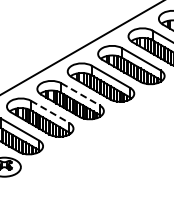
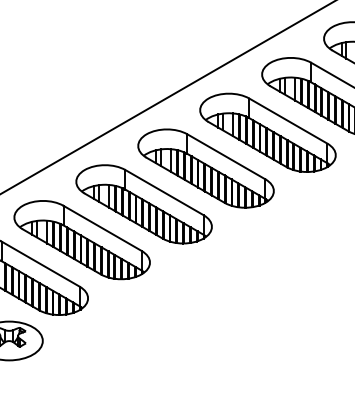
line: (81, 94) -> (166, 192), dashed -> solid
line: (50, 112) -> (103, 229), dashed -> solid

